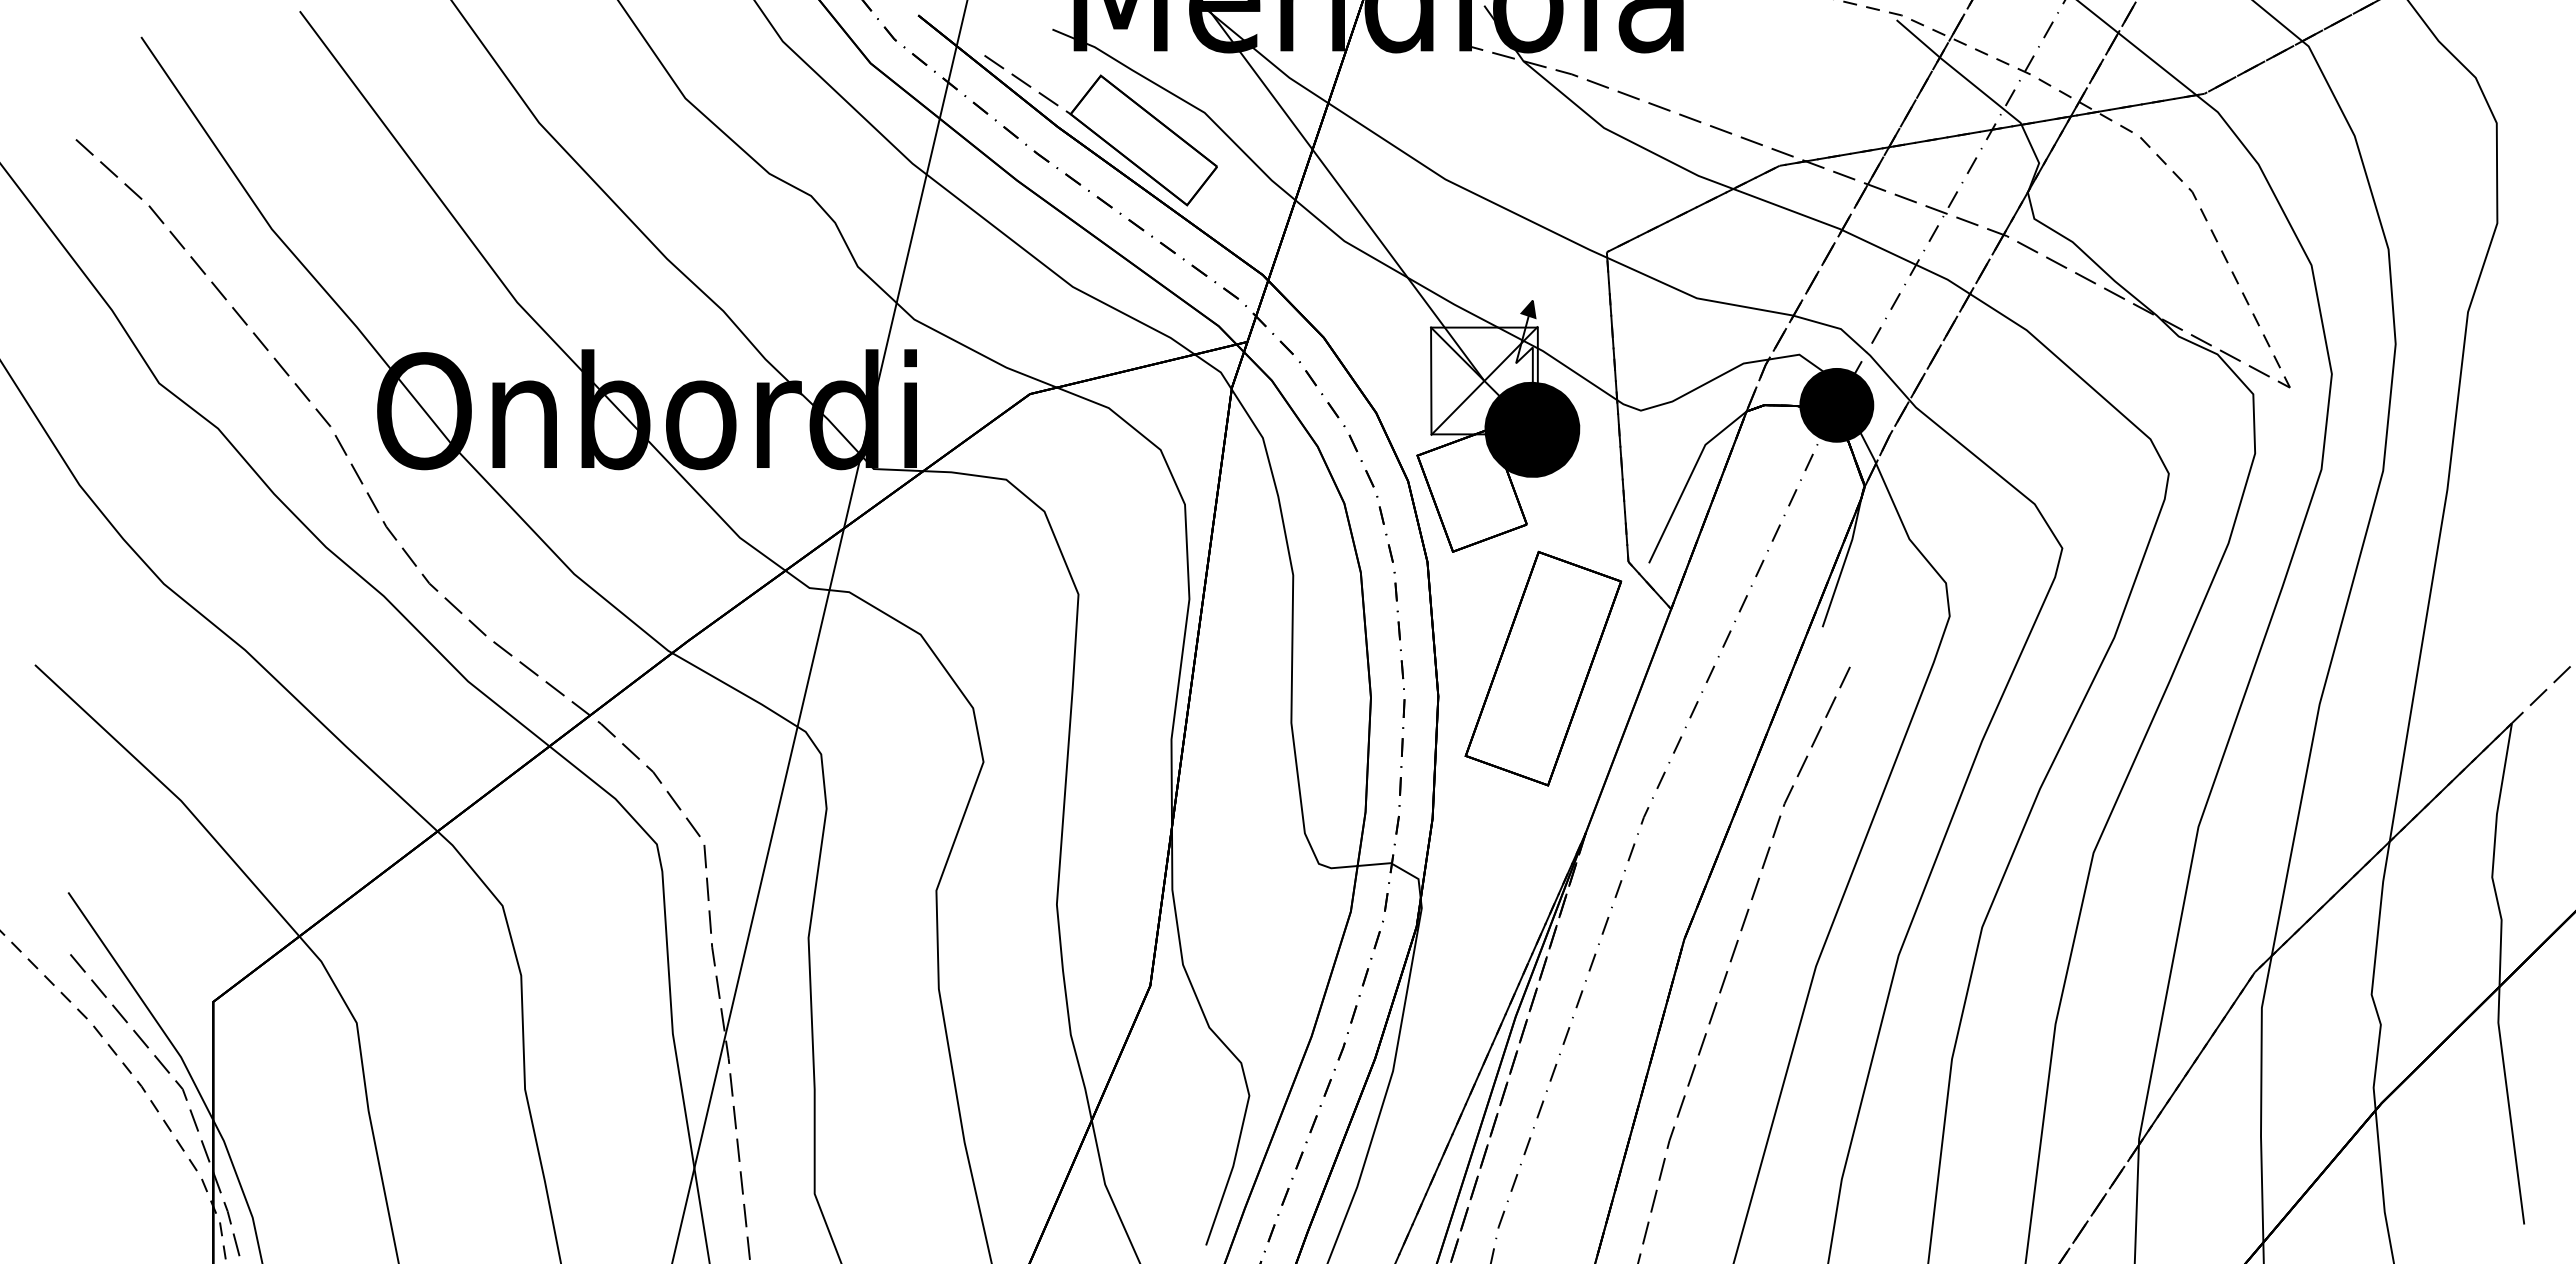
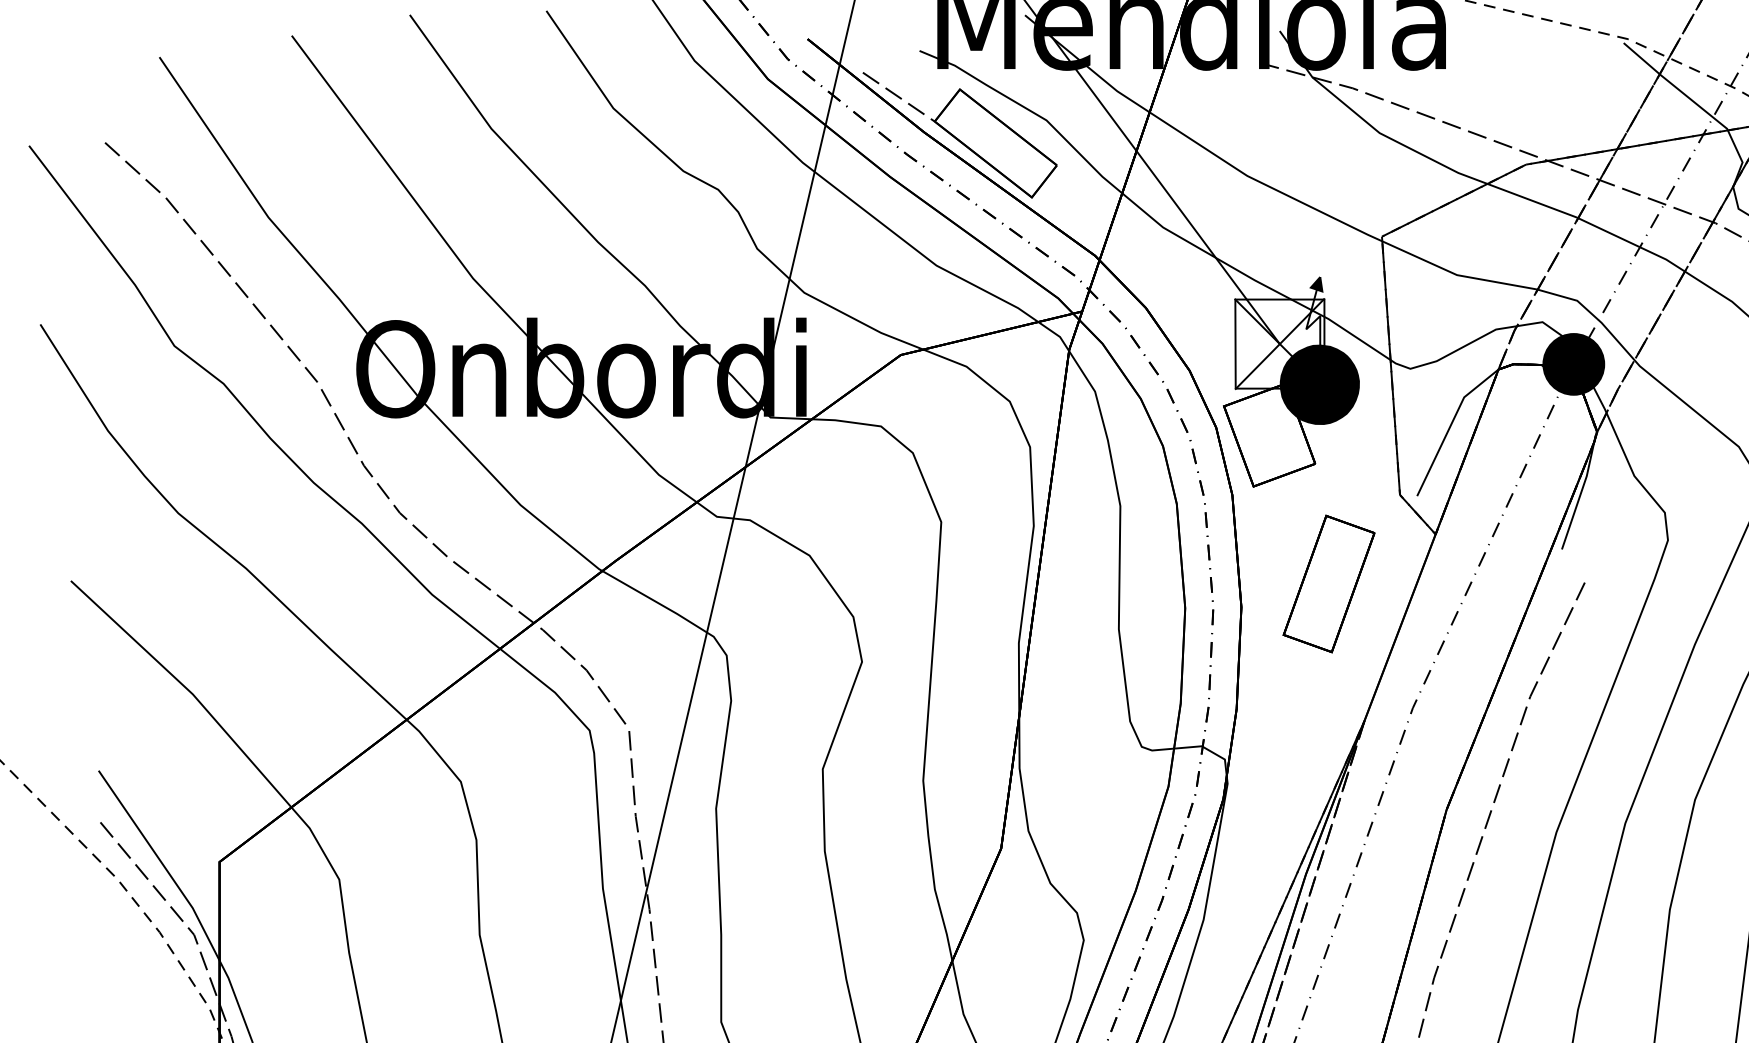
part: (1543, 668) -> (1329, 583), size x0.7

